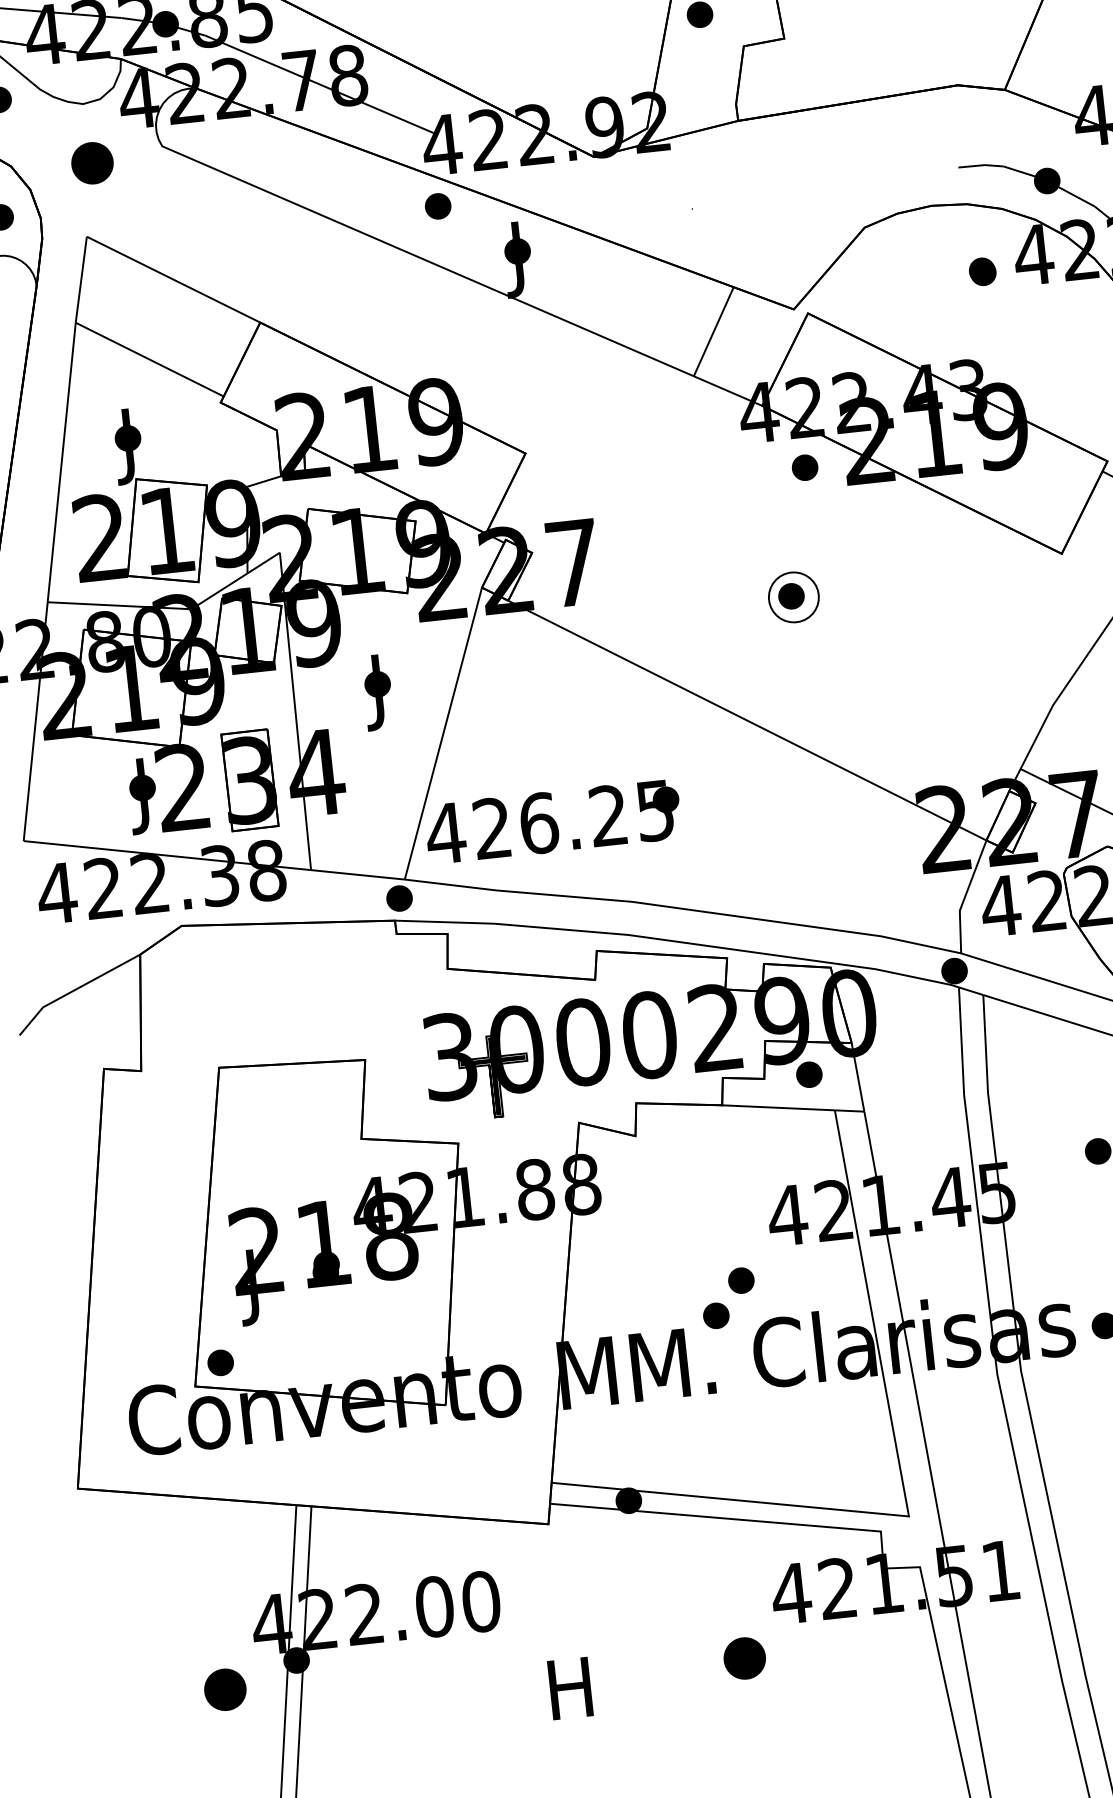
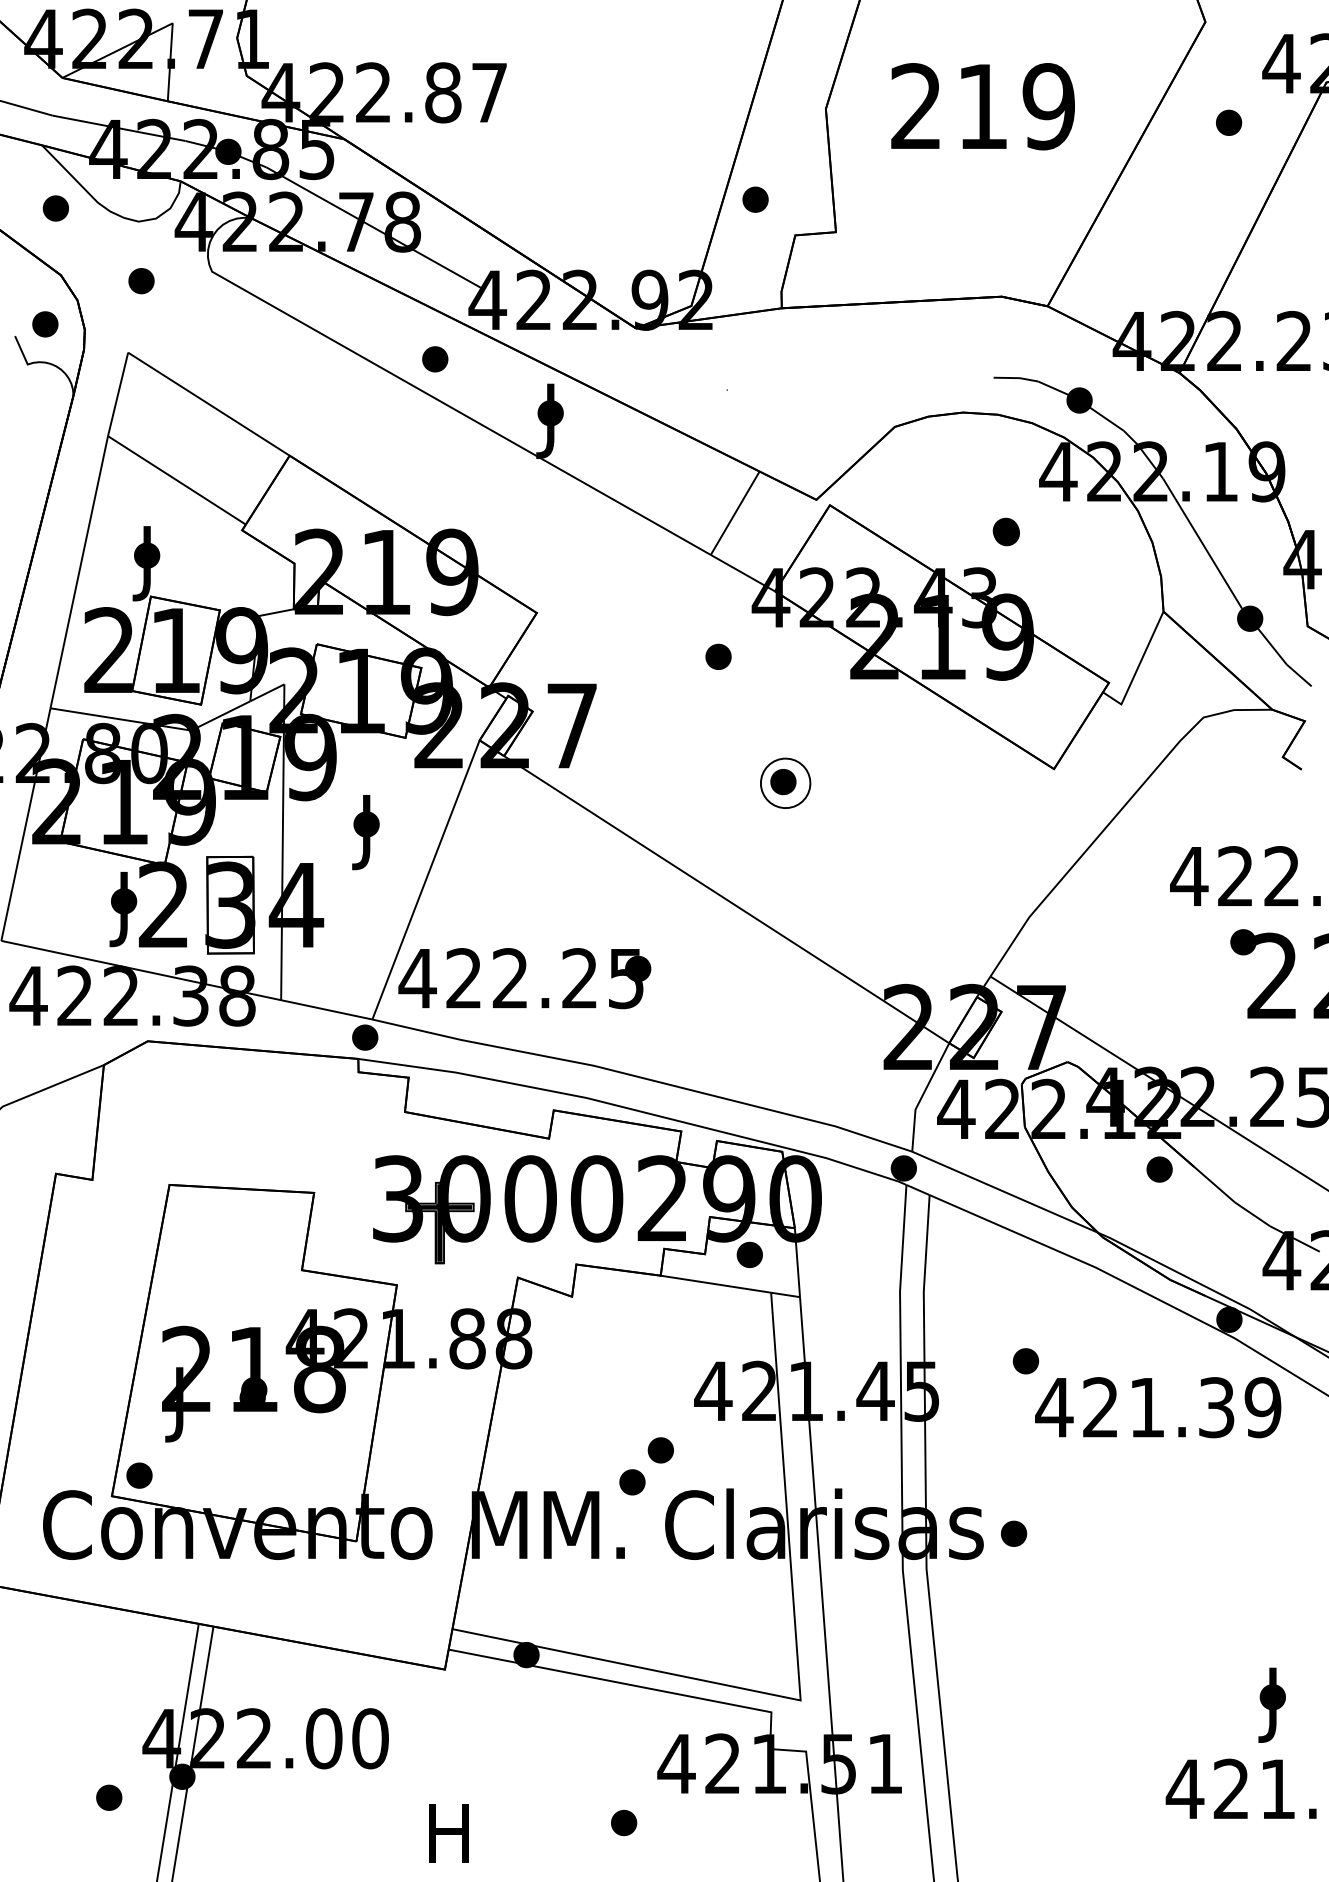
part: (92, 163) -> (141, 281), size x0.62
part: (438, 206) -> (435, 359), moved
part: (981, 271) -> (1005, 531), moved
part: (804, 467) -> (718, 656), moved
text: (538, 823) -> (510, 978), 426.25 -> 422.25
part: (745, 1659) -> (624, 1823), size x0.62
part: (225, 1689) -> (109, 1797), size x0.62

